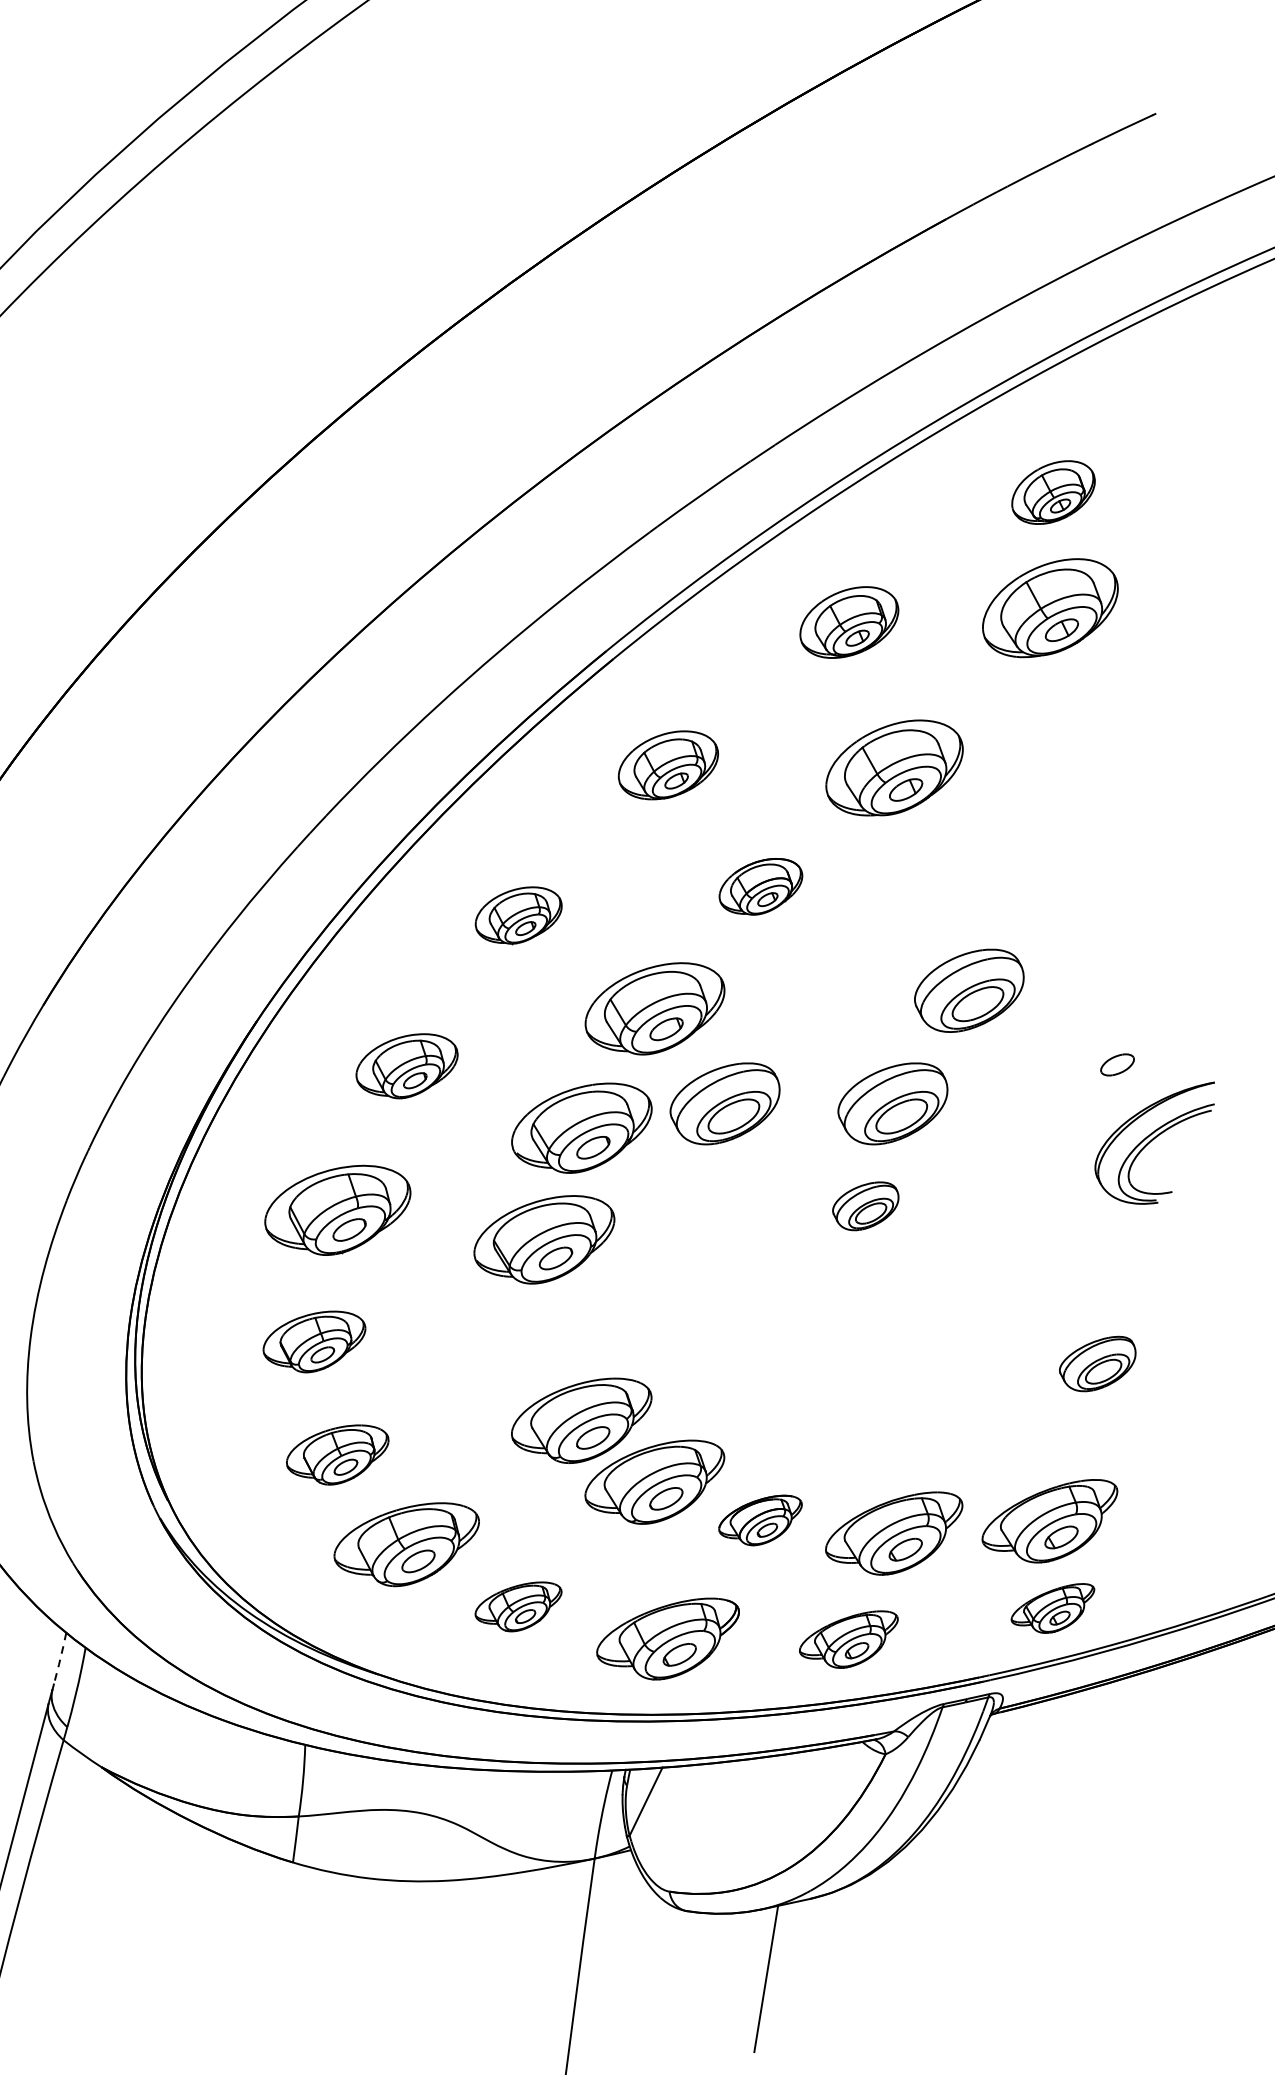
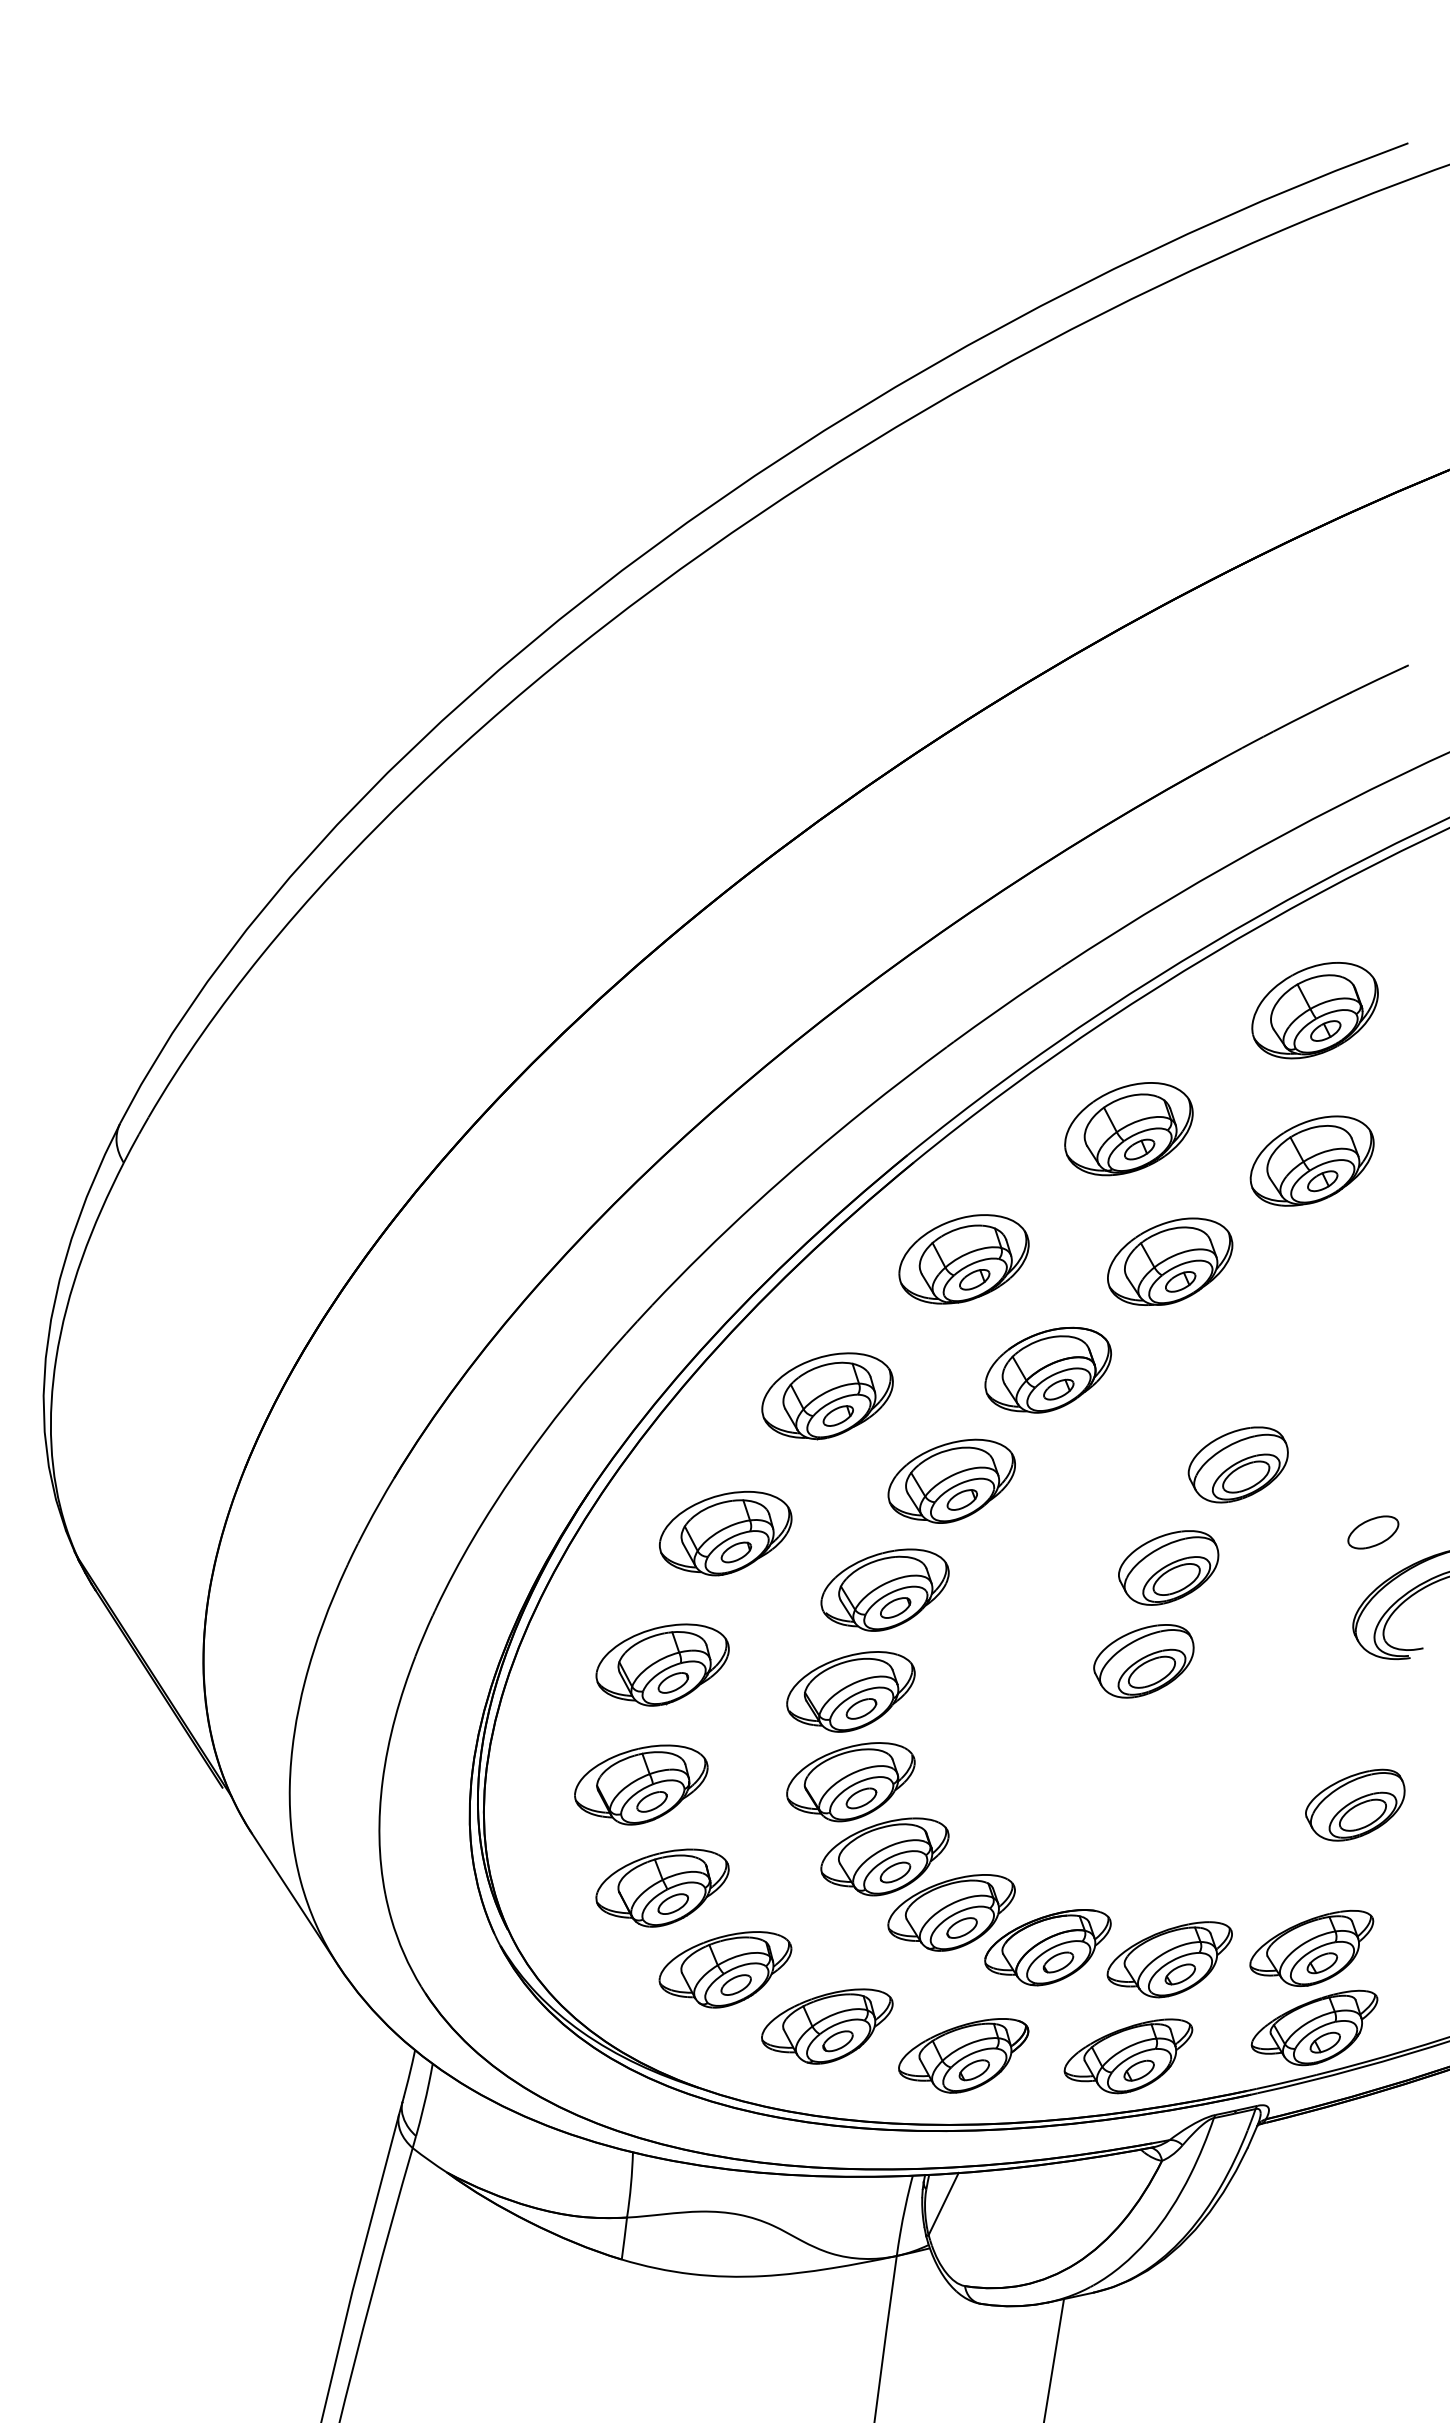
part: (1052, 492) -> (1314, 1010), size x1.67
part: (1049, 607) -> (1311, 1160), moved
part: (848, 622) -> (1128, 1129), size x1.43
part: (667, 765) -> (963, 1259), size x1.43
part: (761, 886) -> (1048, 1369), size x1.67
part: (518, 915) -> (827, 1396), size x1.67
part: (1117, 1064) -> (1373, 1532), size x1.67
part: (406, 1066) -> (725, 1533), size x1.43
part: (724, 1103) -> (1015, 1567), removed
part: (865, 1206) -> (1143, 1661), size x1.67
part: (543, 1339) -> (850, 1782), added
part: (314, 1341) -> (641, 1784), size x1.43
part: (1097, 1363) -> (1355, 1804), size x1.43
part: (337, 1454) -> (662, 1887), size x1.43
part: (760, 1520) -> (1047, 1947), size x1.67
part: (518, 1606) -> (827, 2026), size x1.67
part: (1052, 1607) -> (1314, 2027), size x1.67
part: (848, 1639) -> (1128, 2056), size x1.43
line: (60, 1658) -> (409, 2073), dashed -> solid

